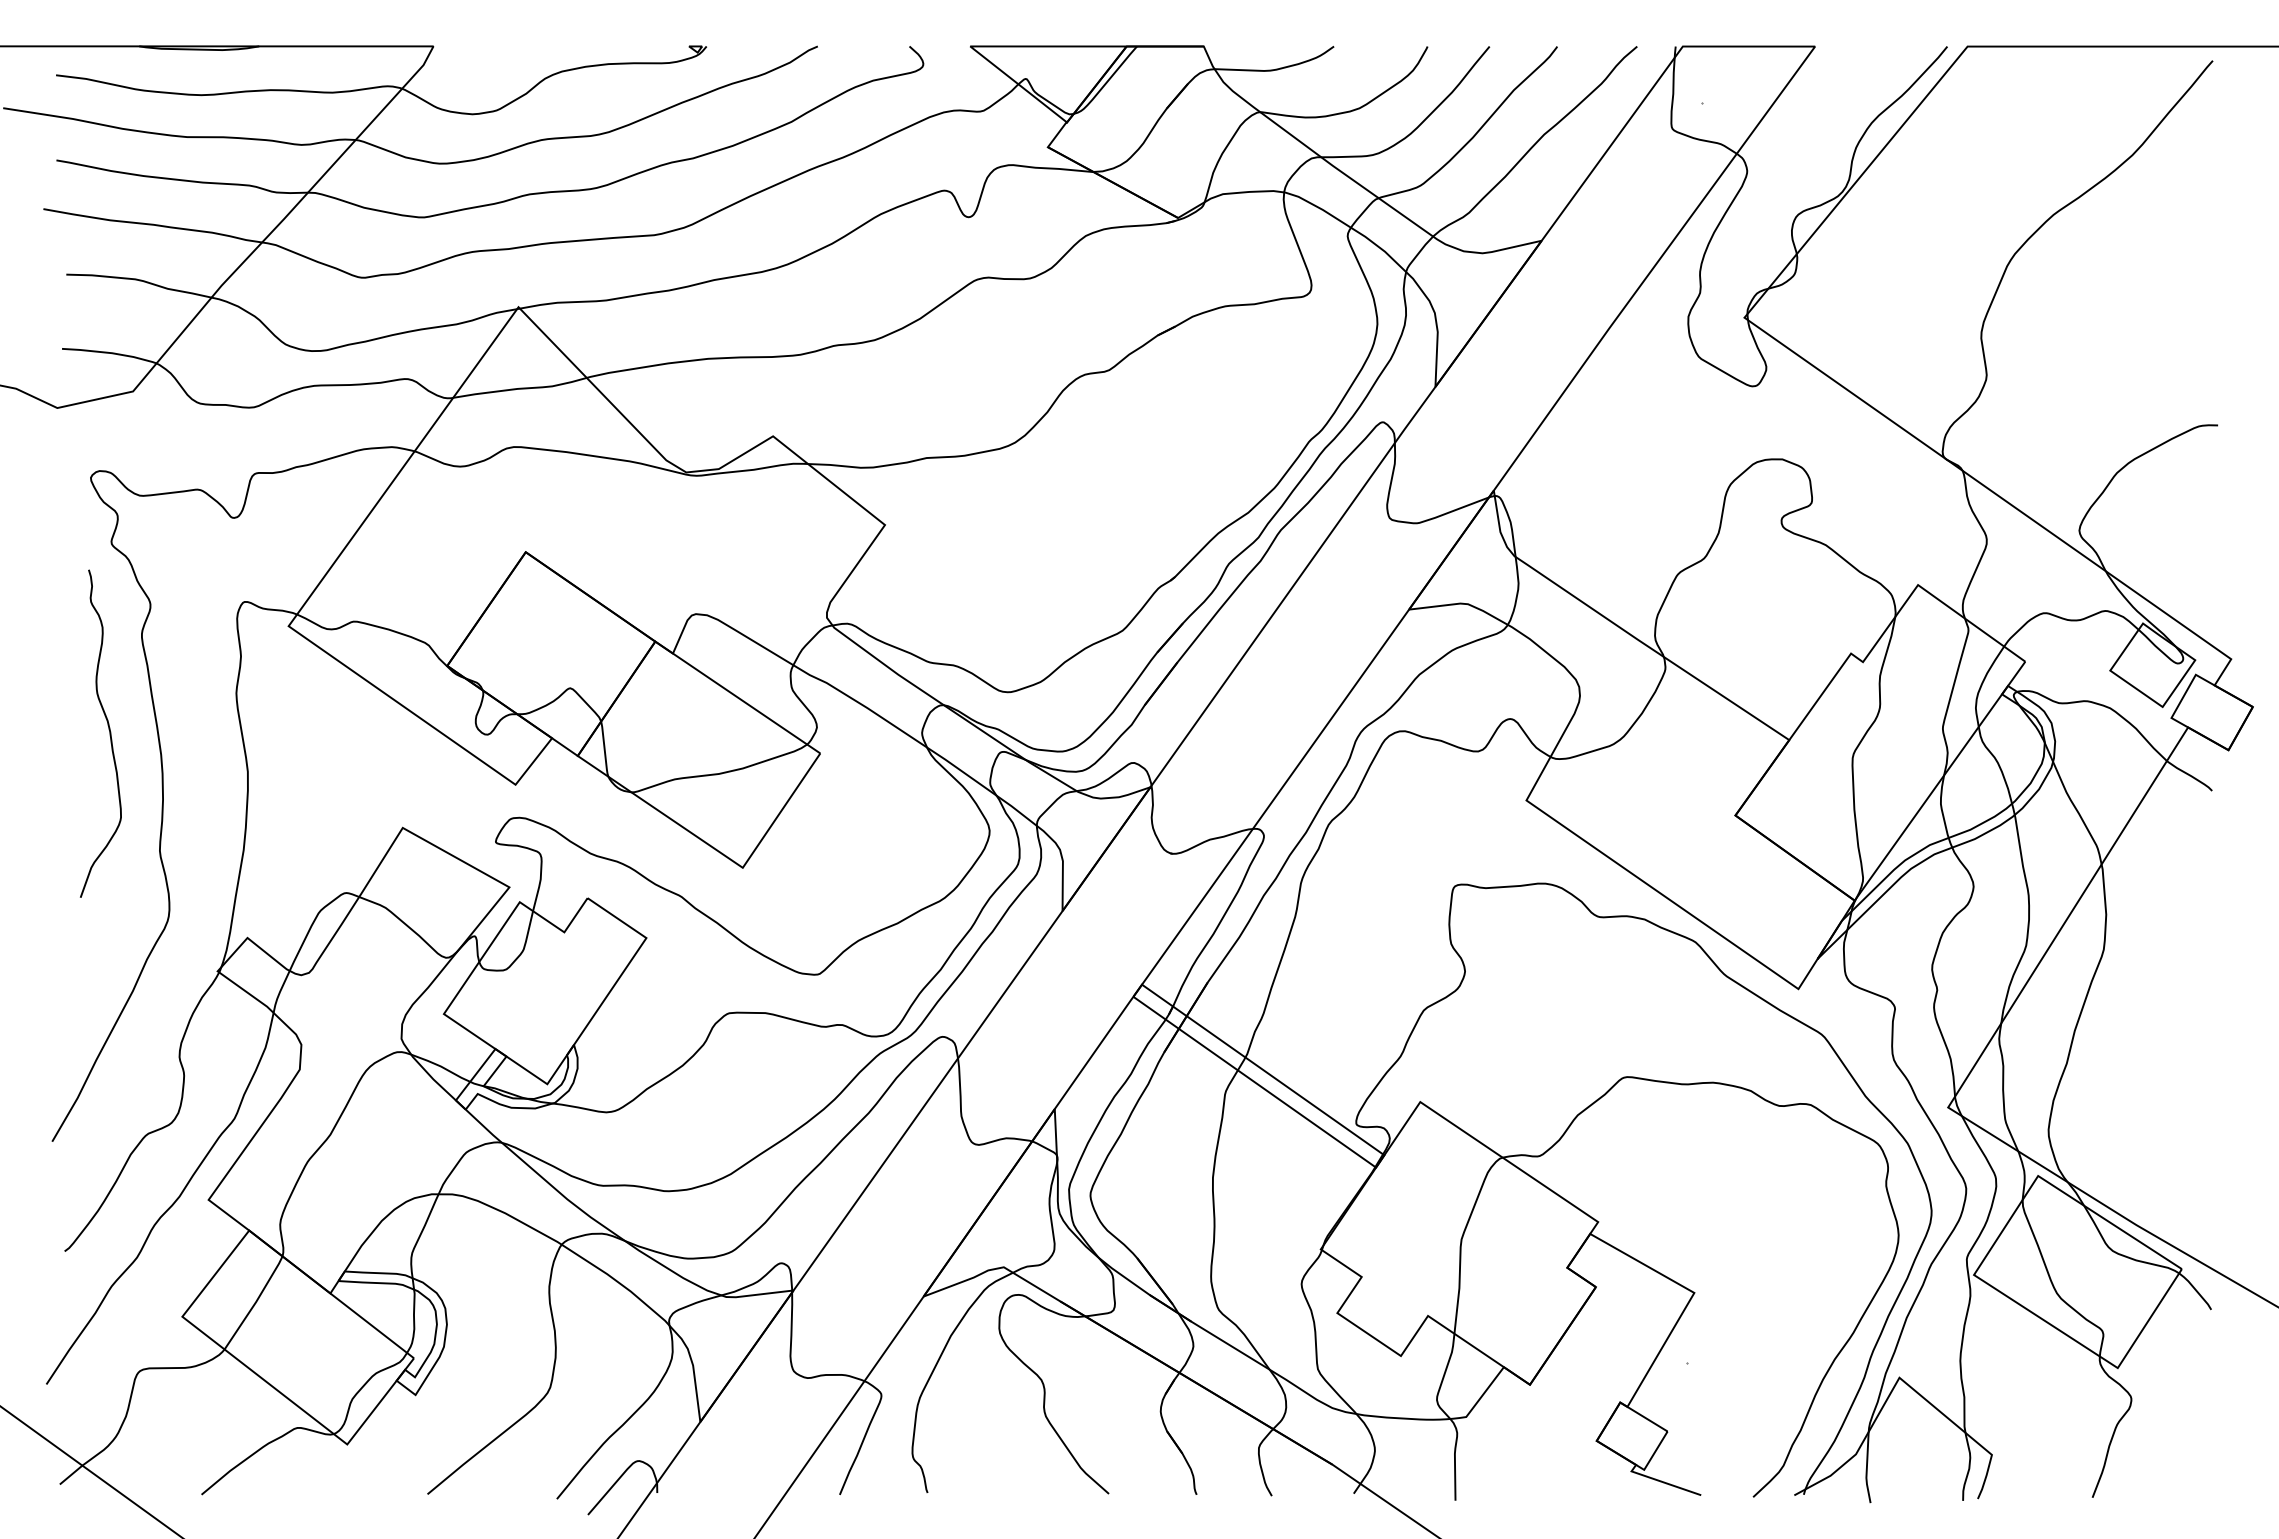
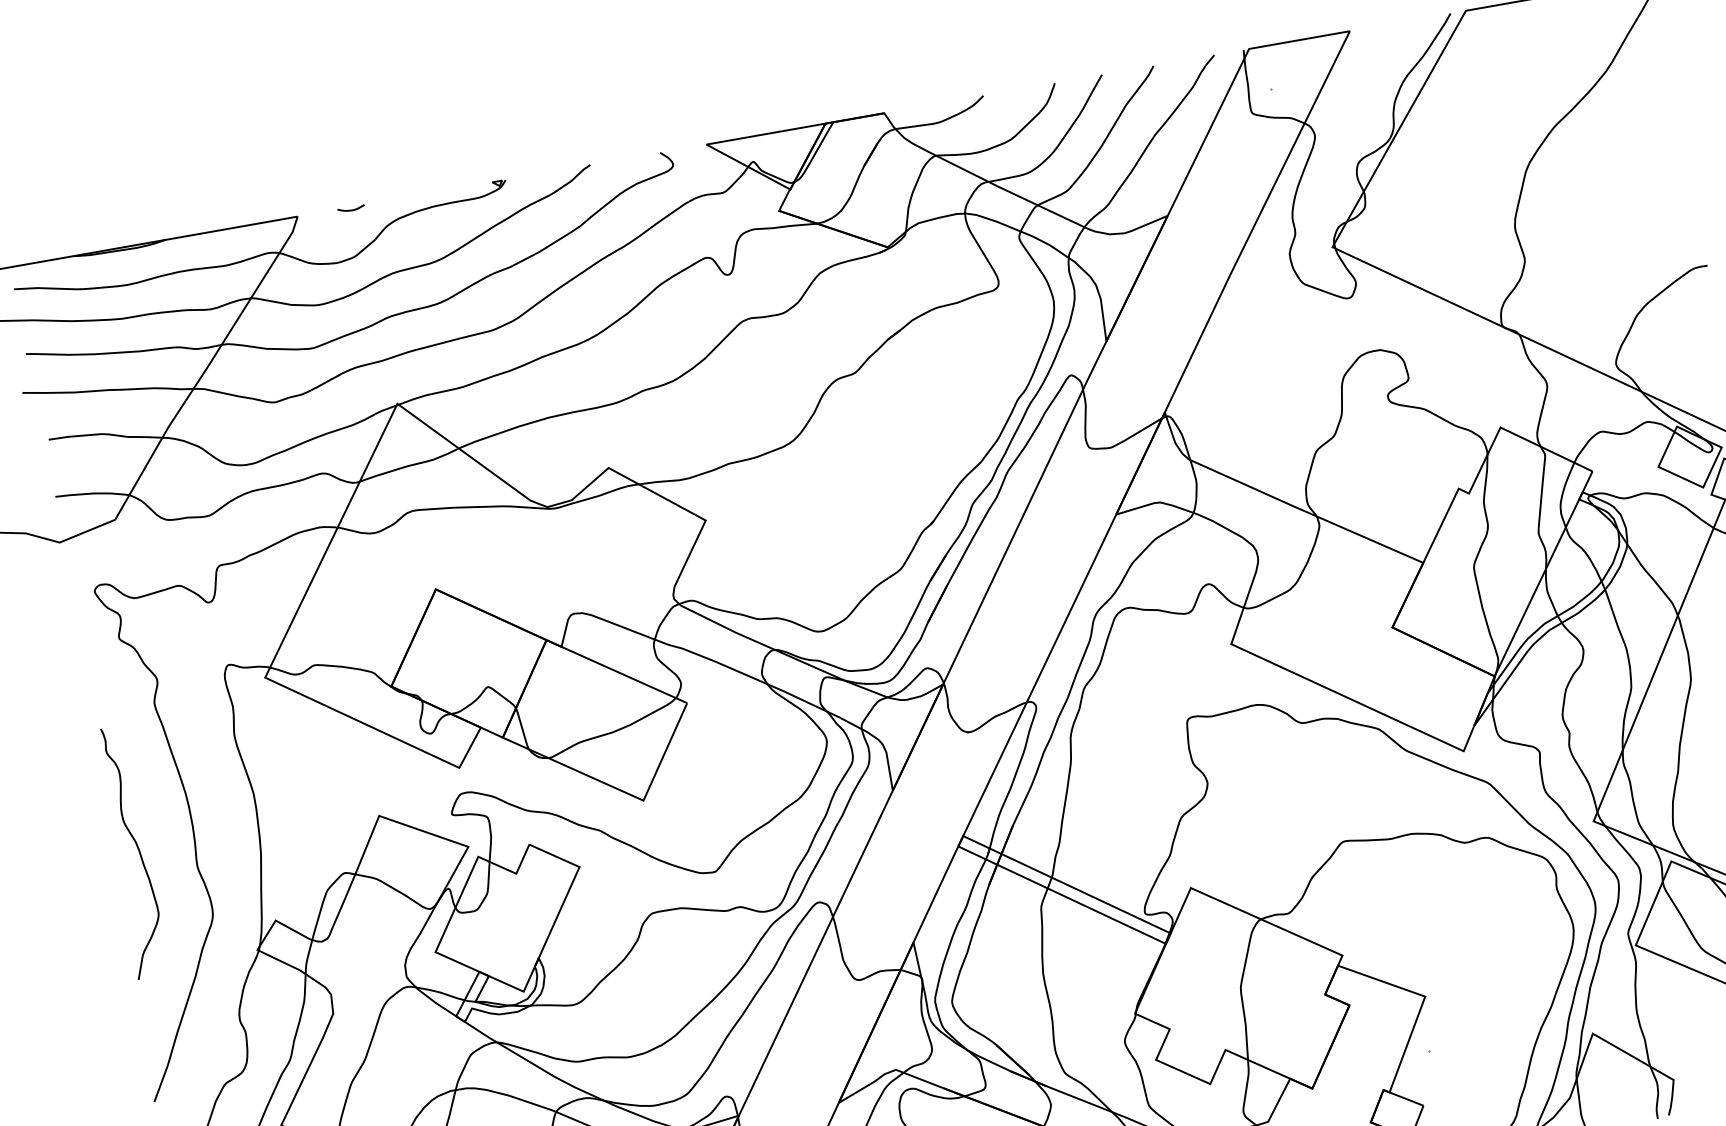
curve: (503, 49) -> (351, 209), added
curve: (108, 729) -> (137, 848), moved

